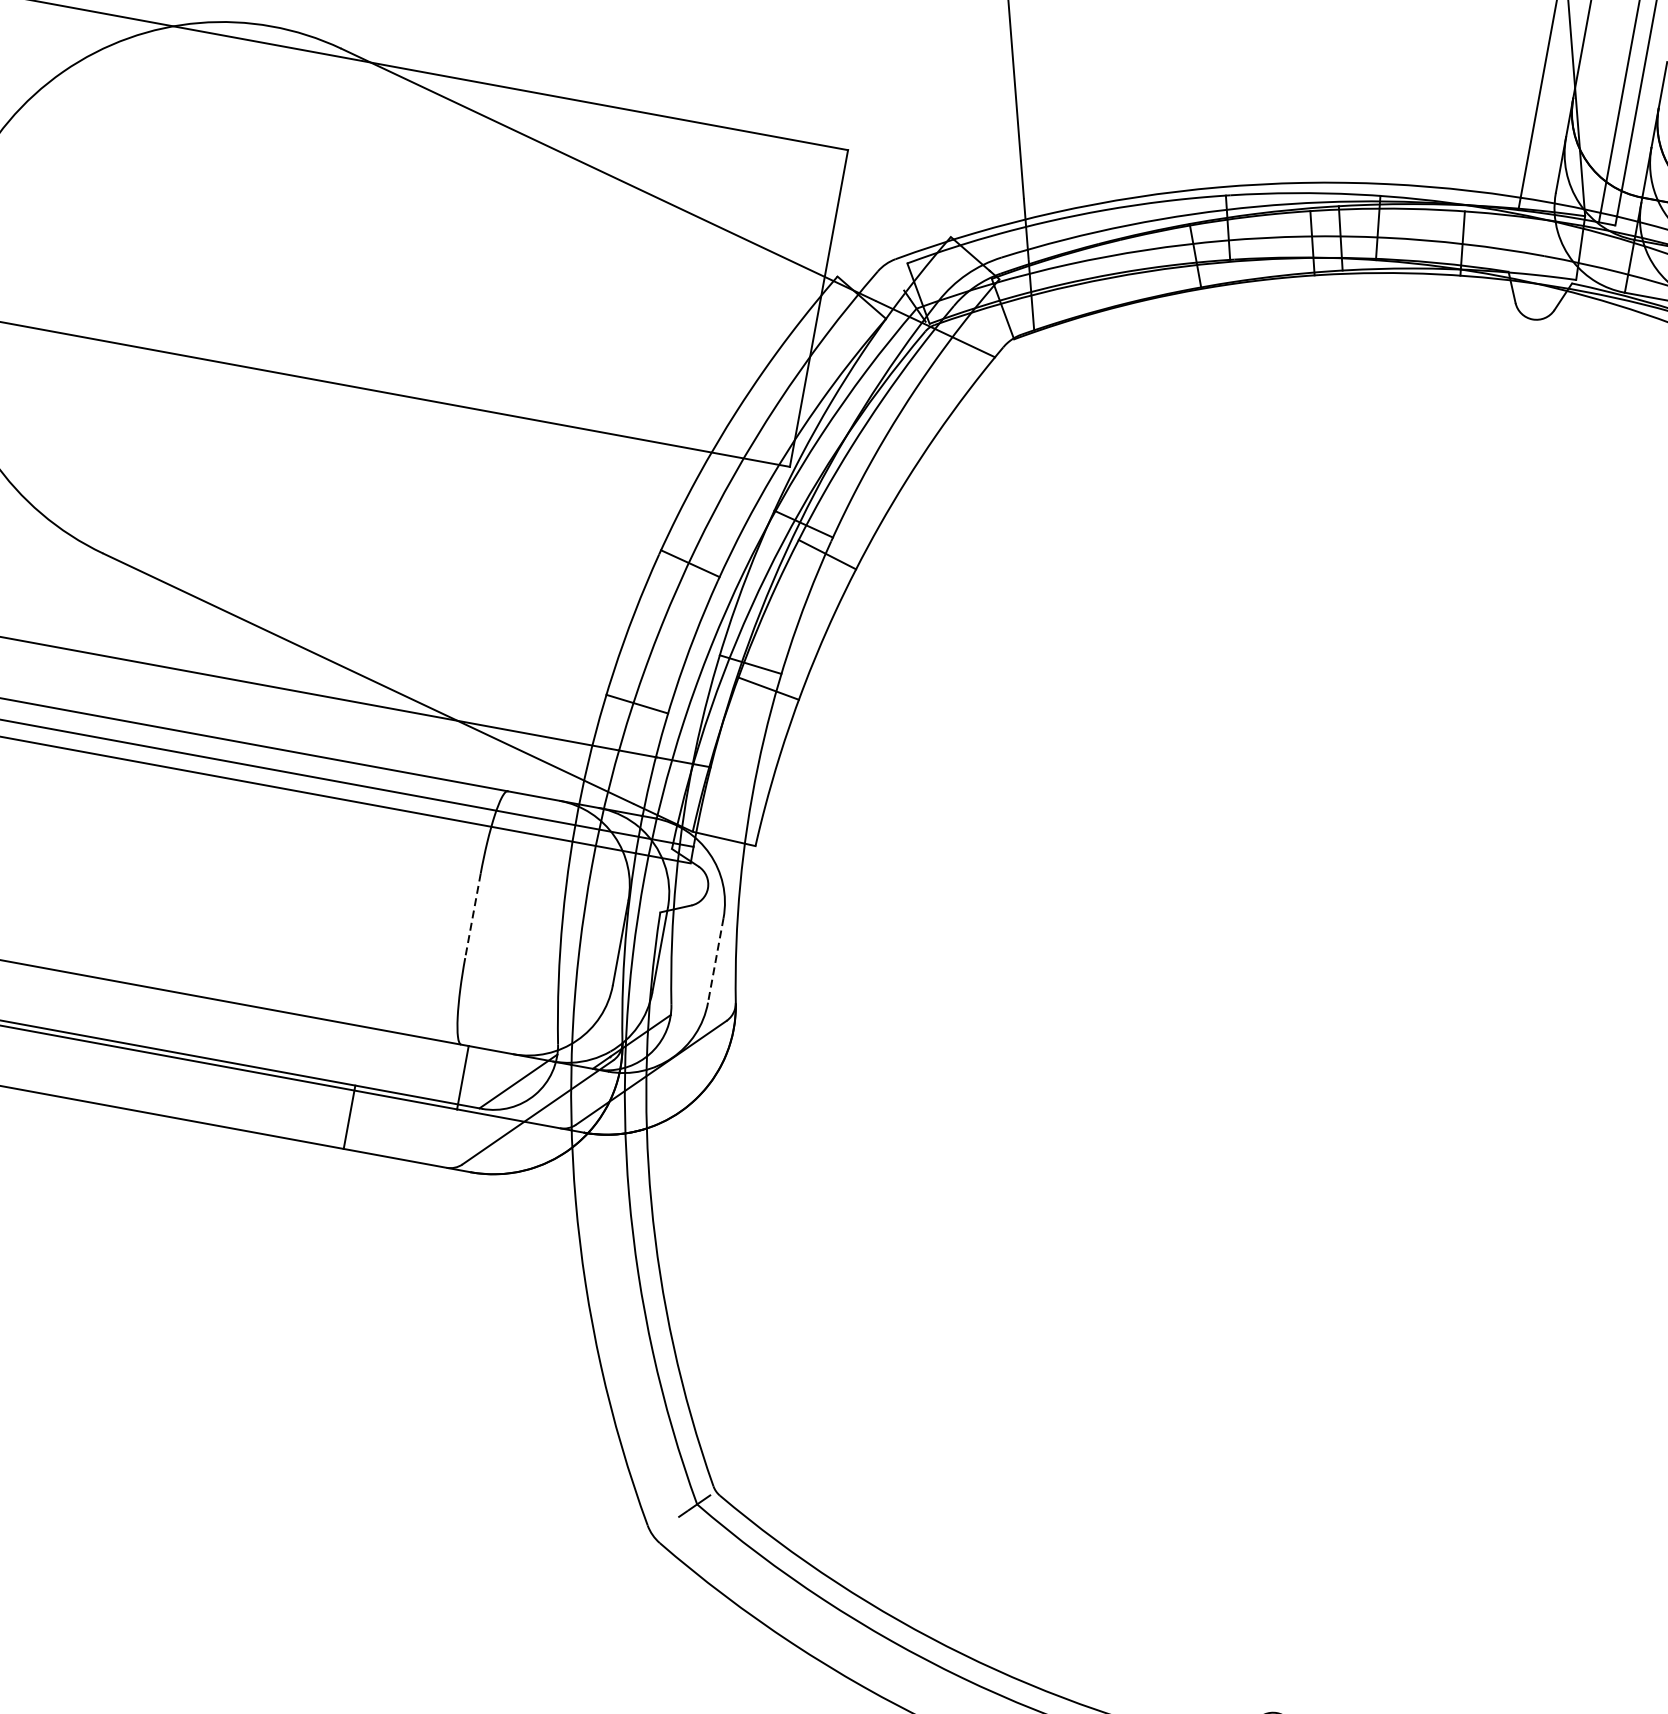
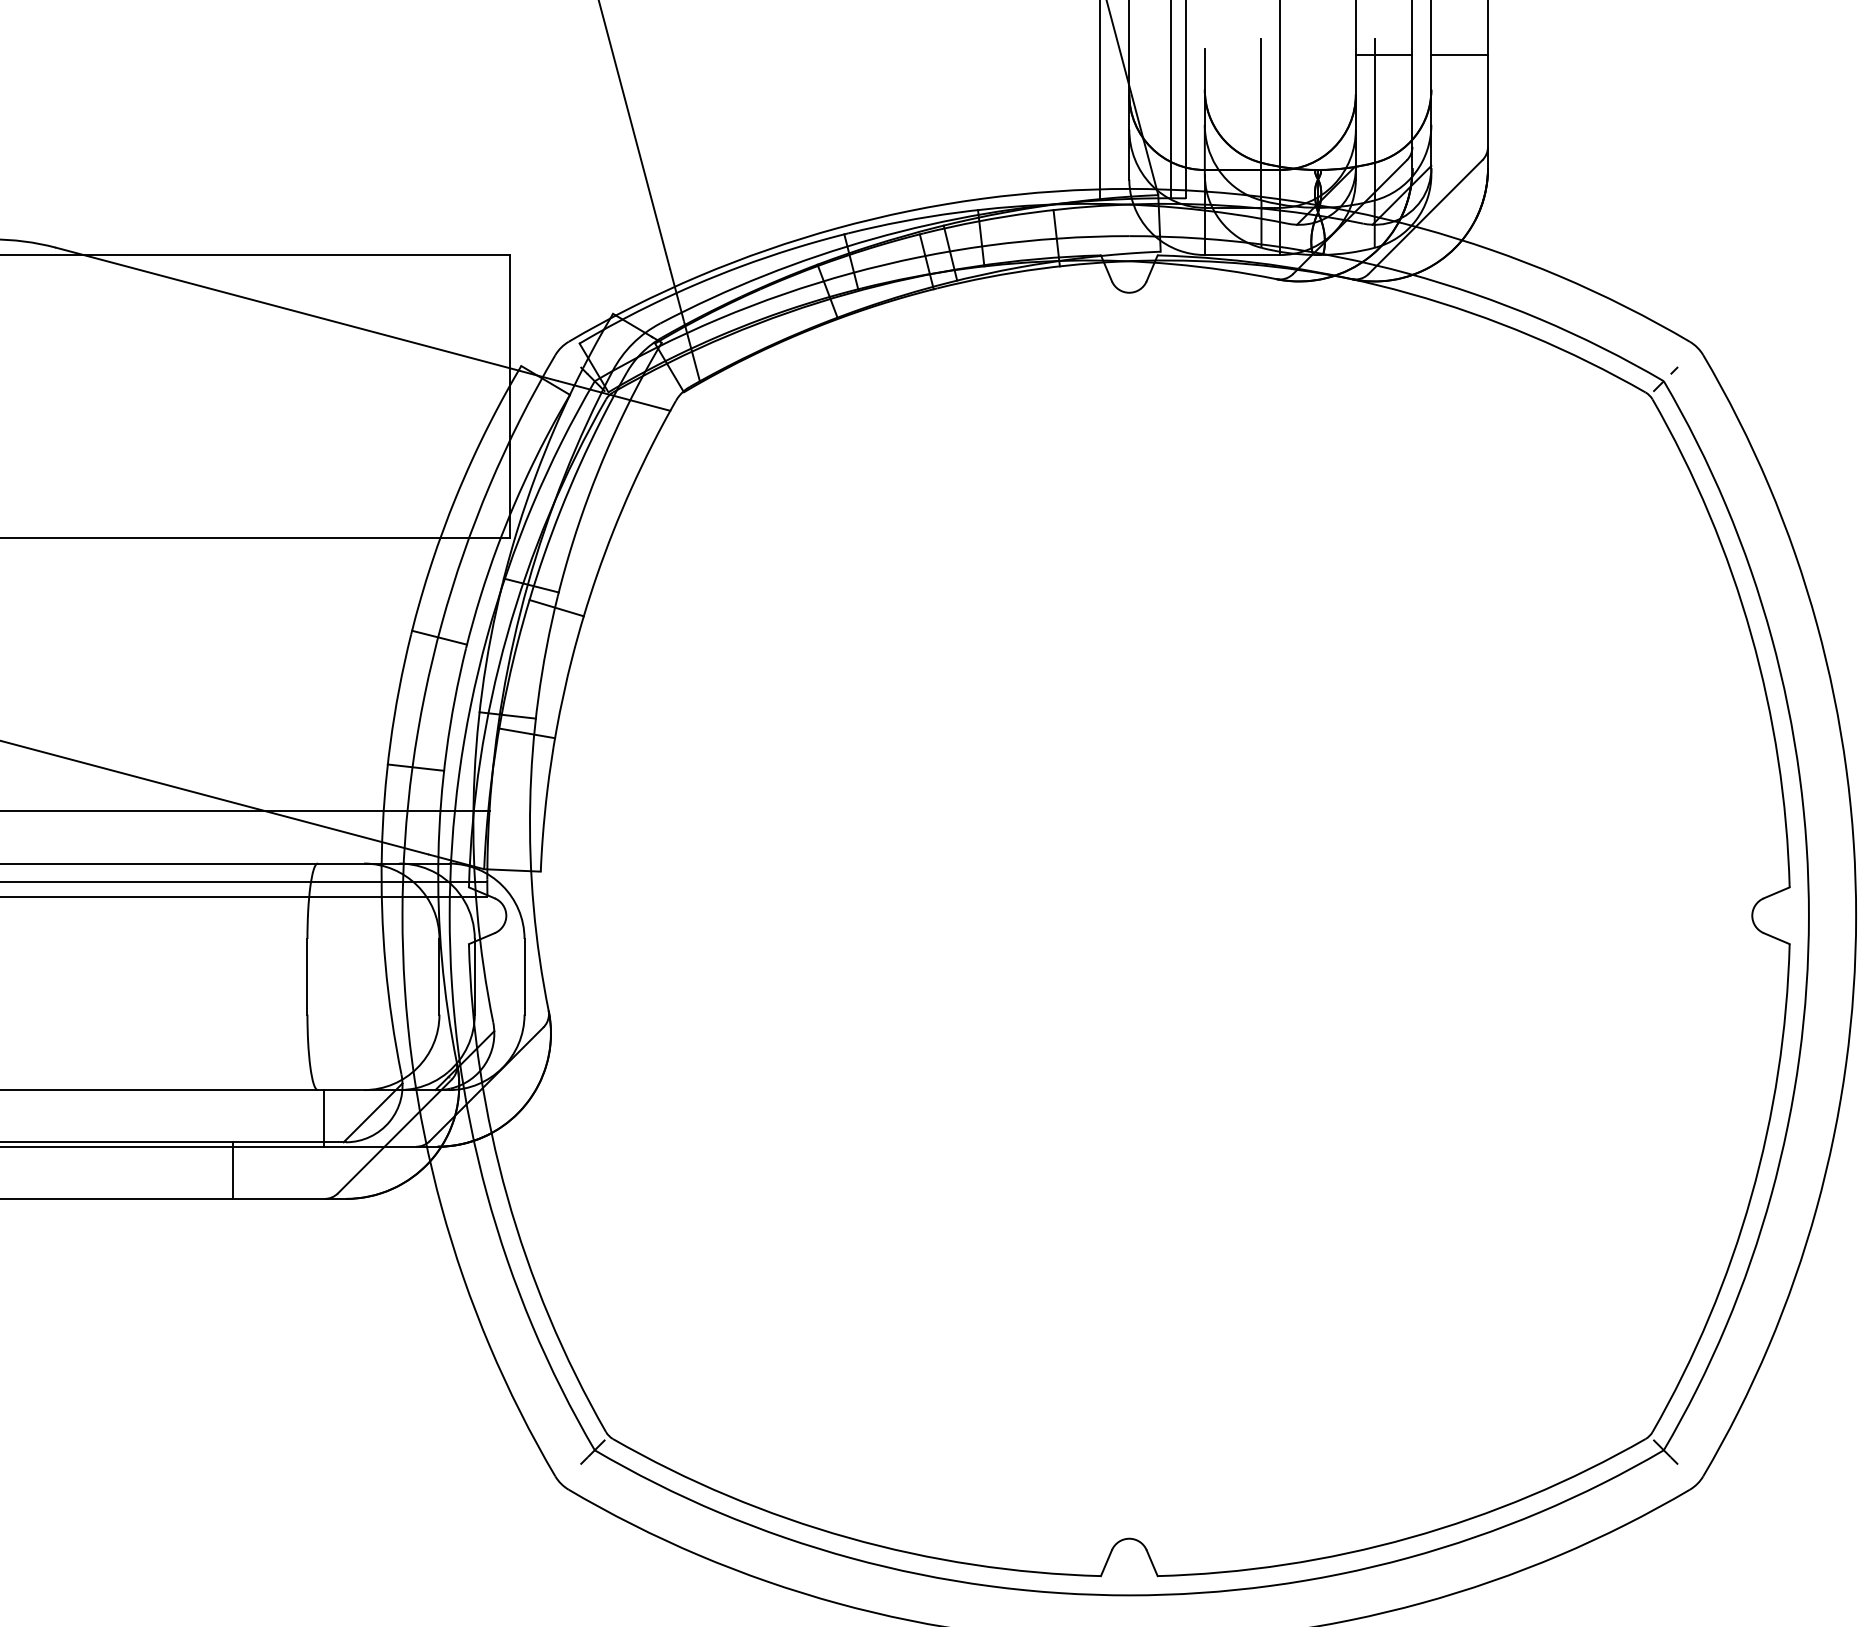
line: (473, 915) -> (307, 976), dashed -> solid
line: (715, 960) -> (524, 976), dashed -> solid

